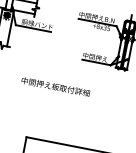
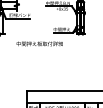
text: (55, 86) -> (39, 43), moved

